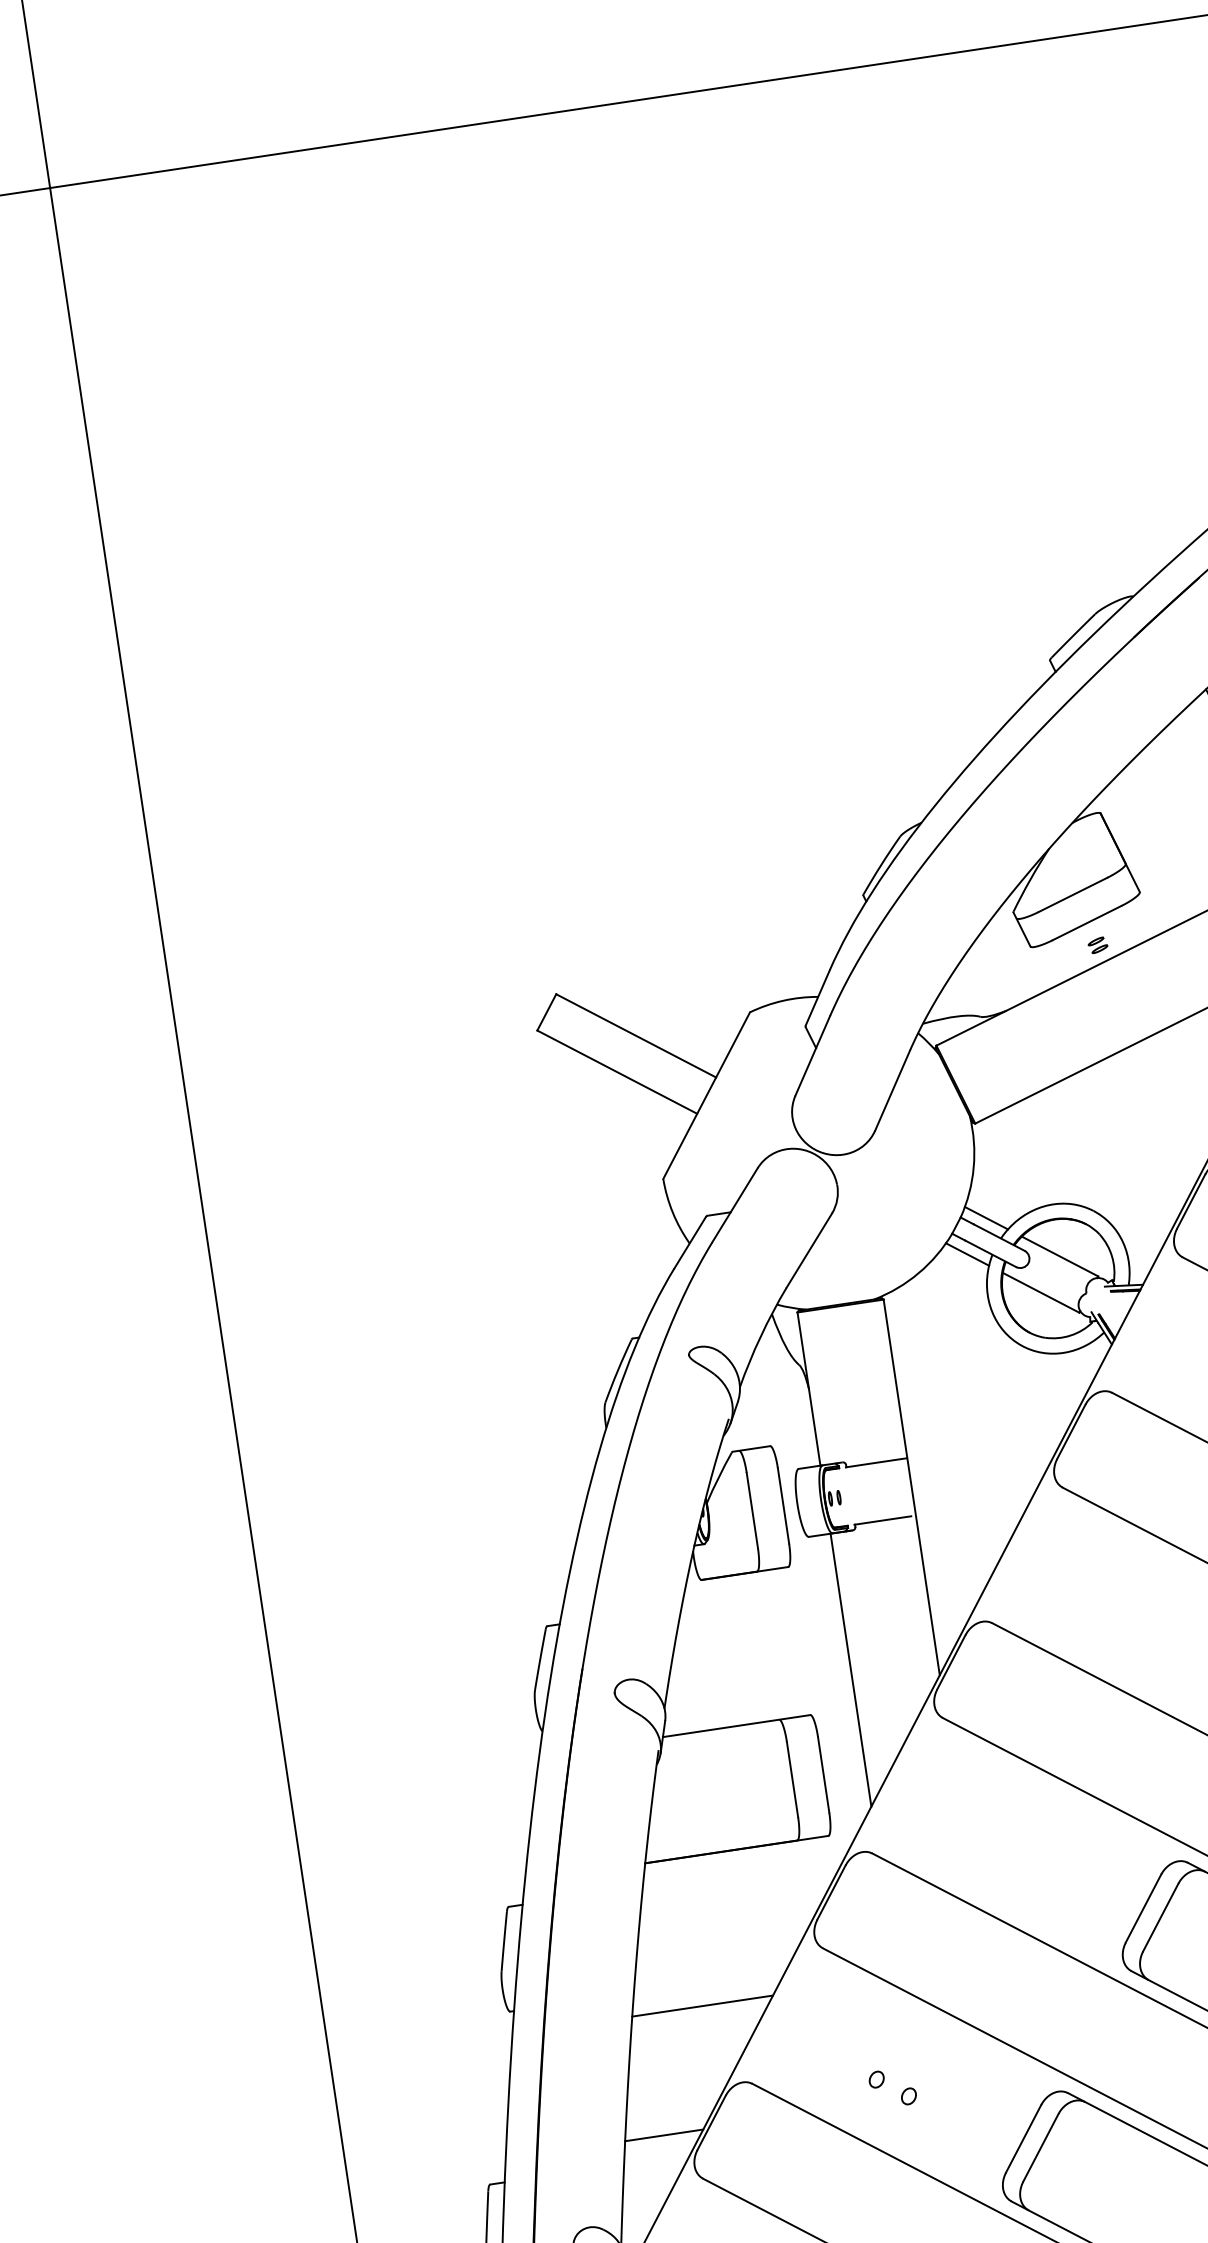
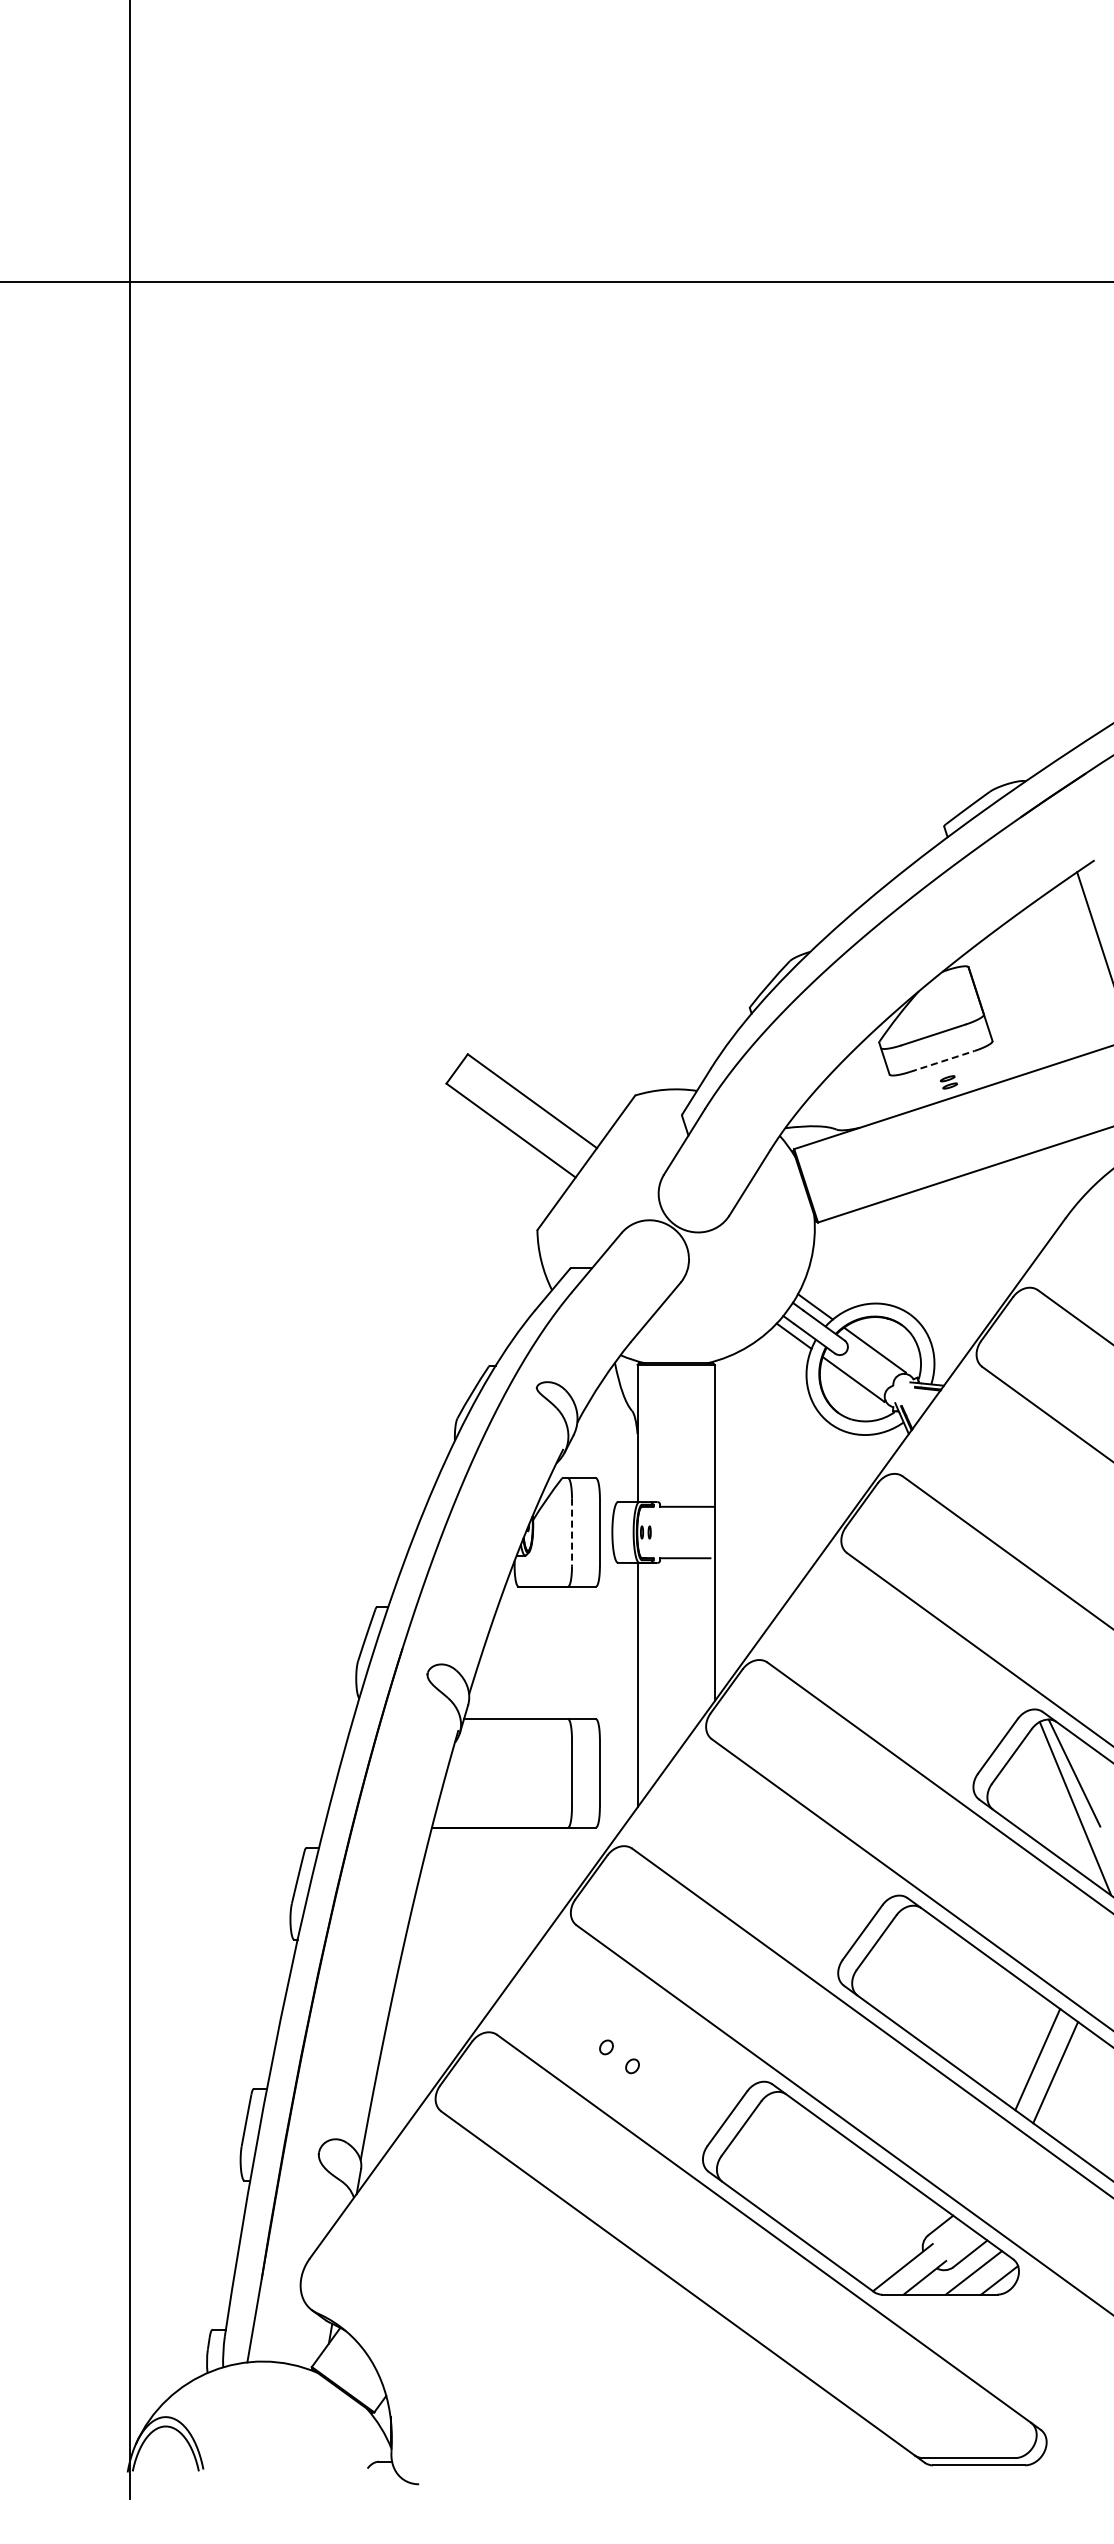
line: (1087, 923) -> (942, 1061), solid -> dashed
line: (752, 1510) -> (572, 1532), solid -> dashed
line: (702, 2006) -> (463, 1960), removed
line: (663, 2135) -> (412, 2068), removed

